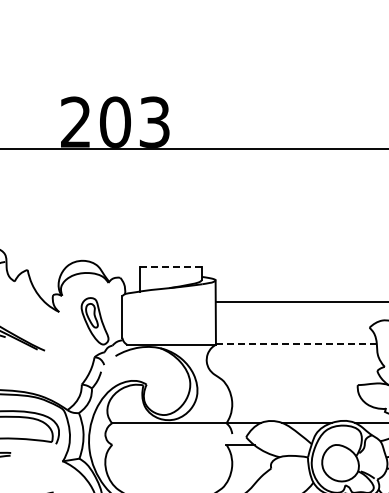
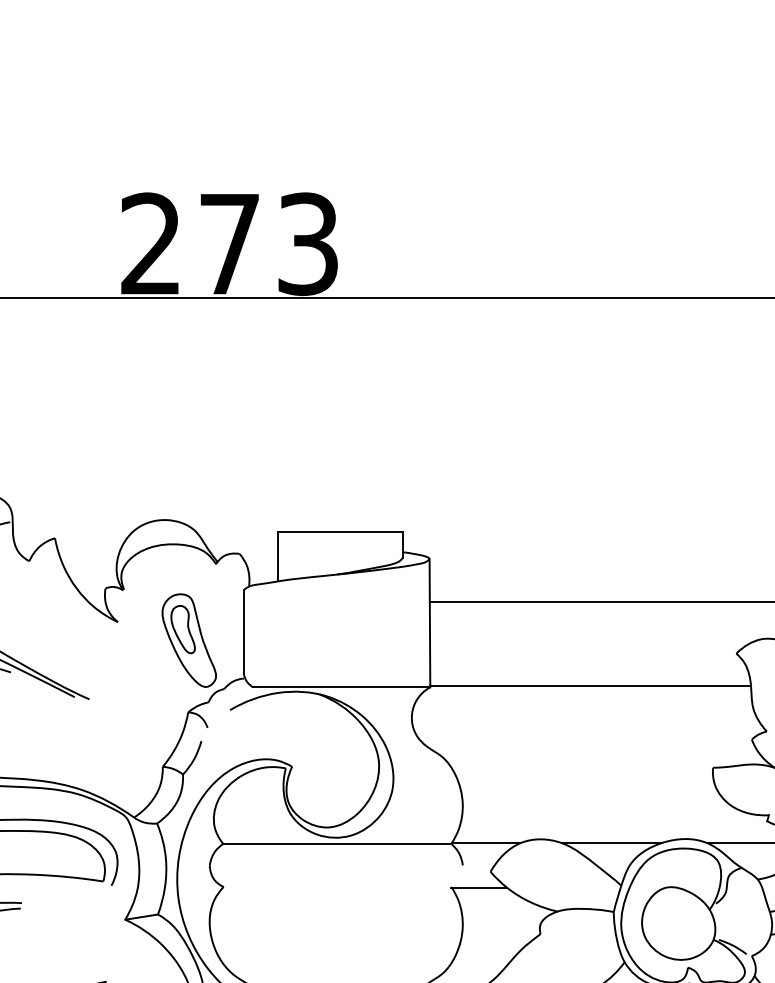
text: (115, 121) -> (230, 242), 203 -> 273
line: (170, 266) -> (339, 531), dashed -> solid
line: (295, 344) -> (588, 686), dashed -> solid

